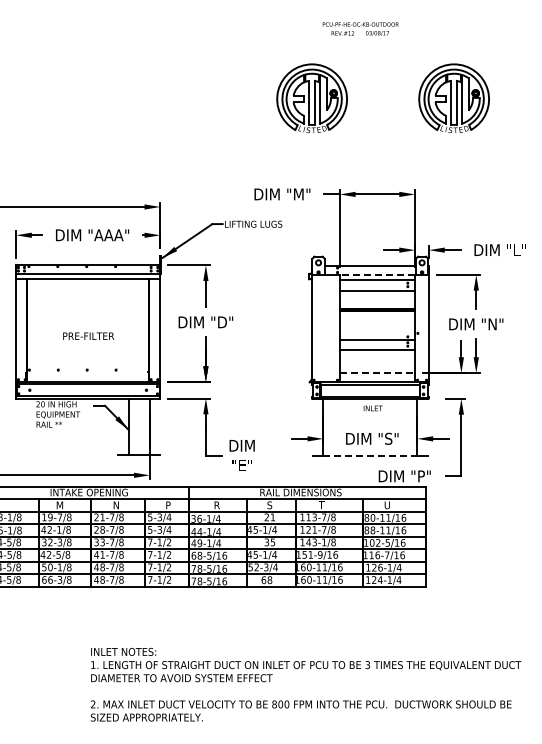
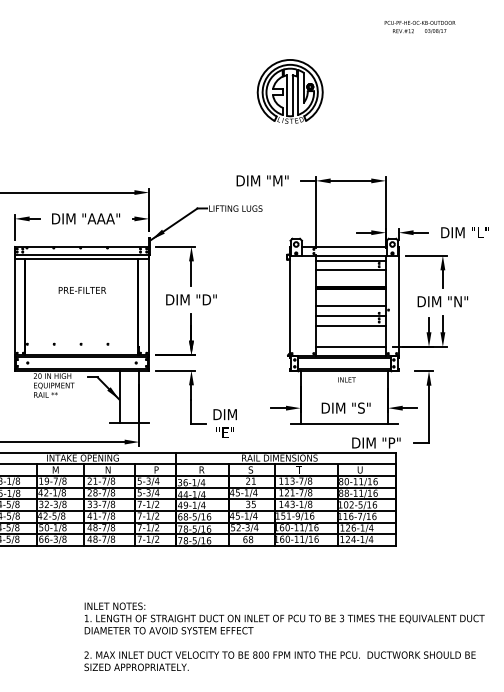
text: (360, 28) -> (419, 26), moved
part: (453, 98) -> (421, 91), removed
line: (377, 274) -> (351, 255), dashed -> solid
line: (377, 329) -> (351, 306), added
text: (88, 335) -> (82, 289), moved
line: (377, 373) -> (351, 347), dashed -> solid
line: (370, 455) -> (344, 423), dashed -> solid

